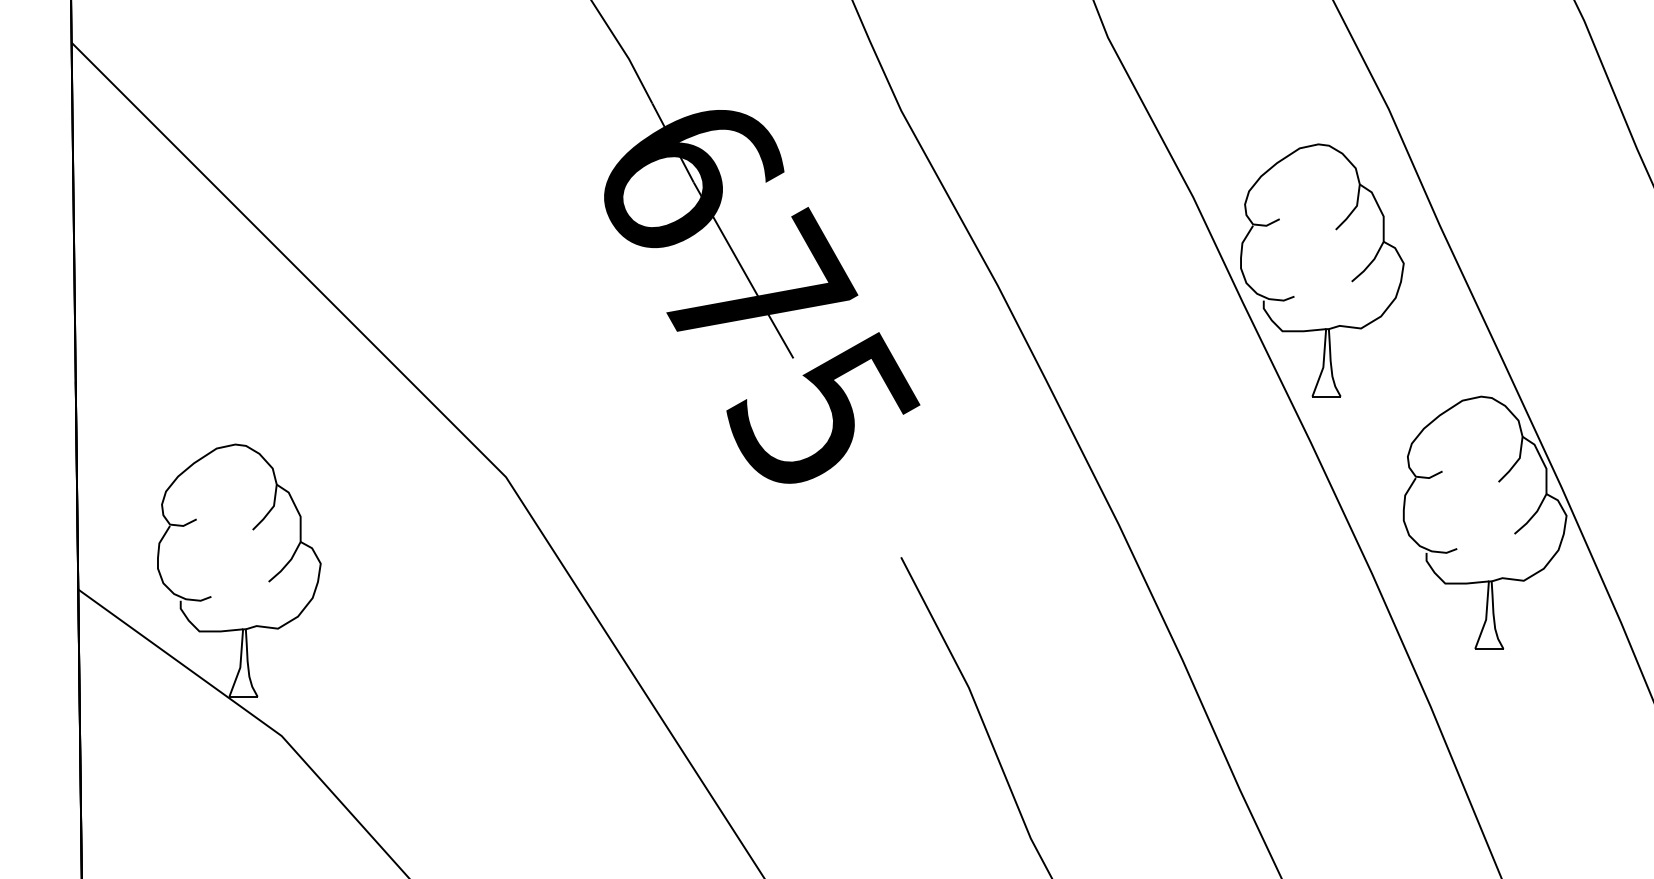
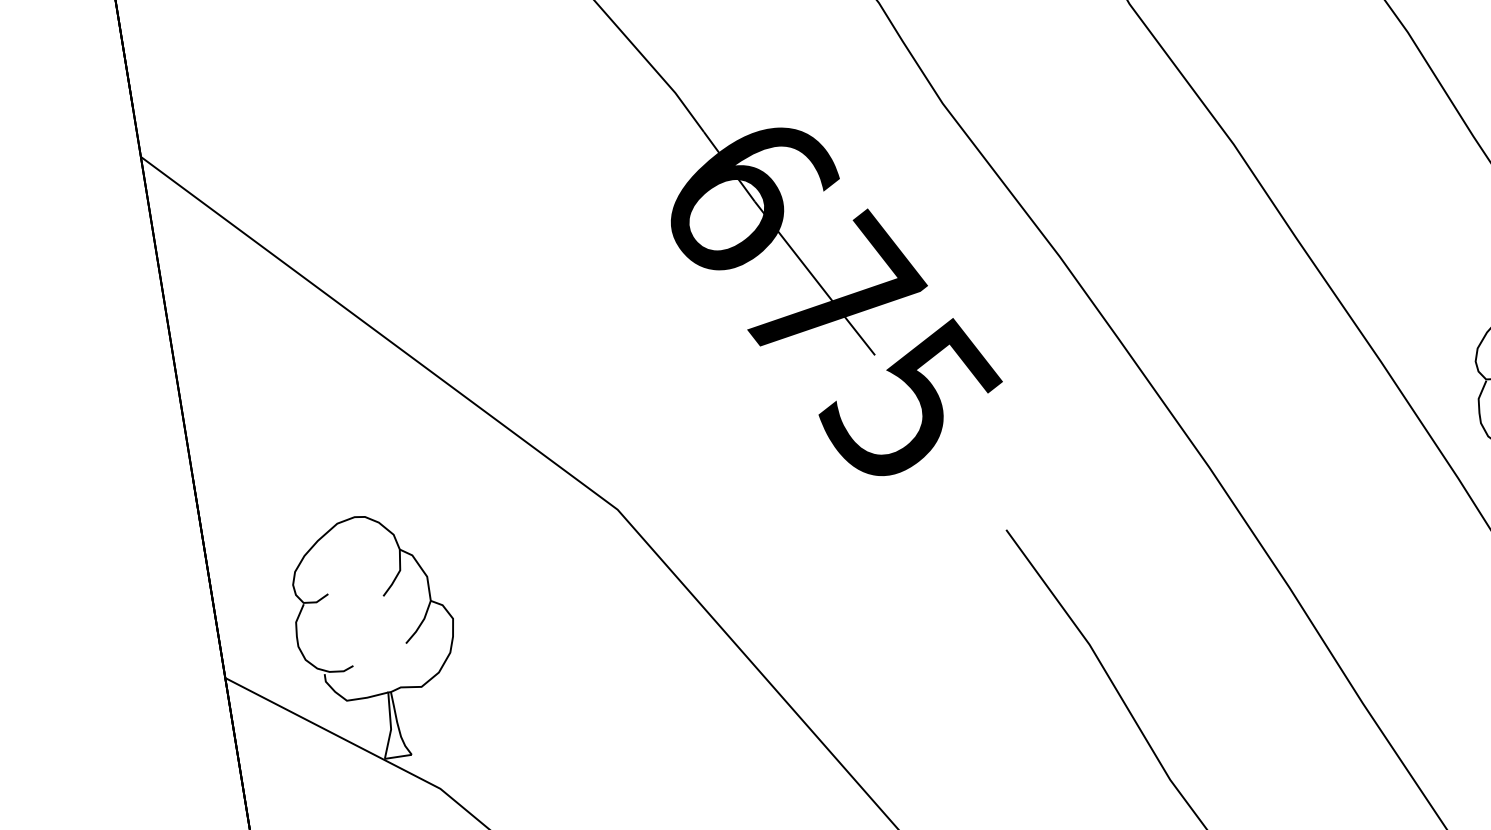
part: (1351, 280) -> (1396, 201), removed

